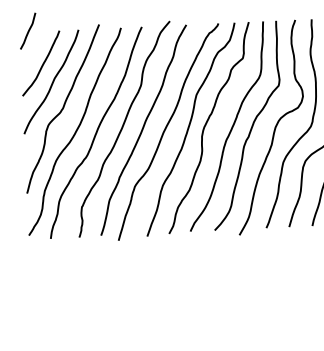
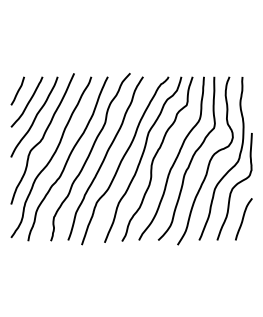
line: (27, 30) -> (17, 90), moved

